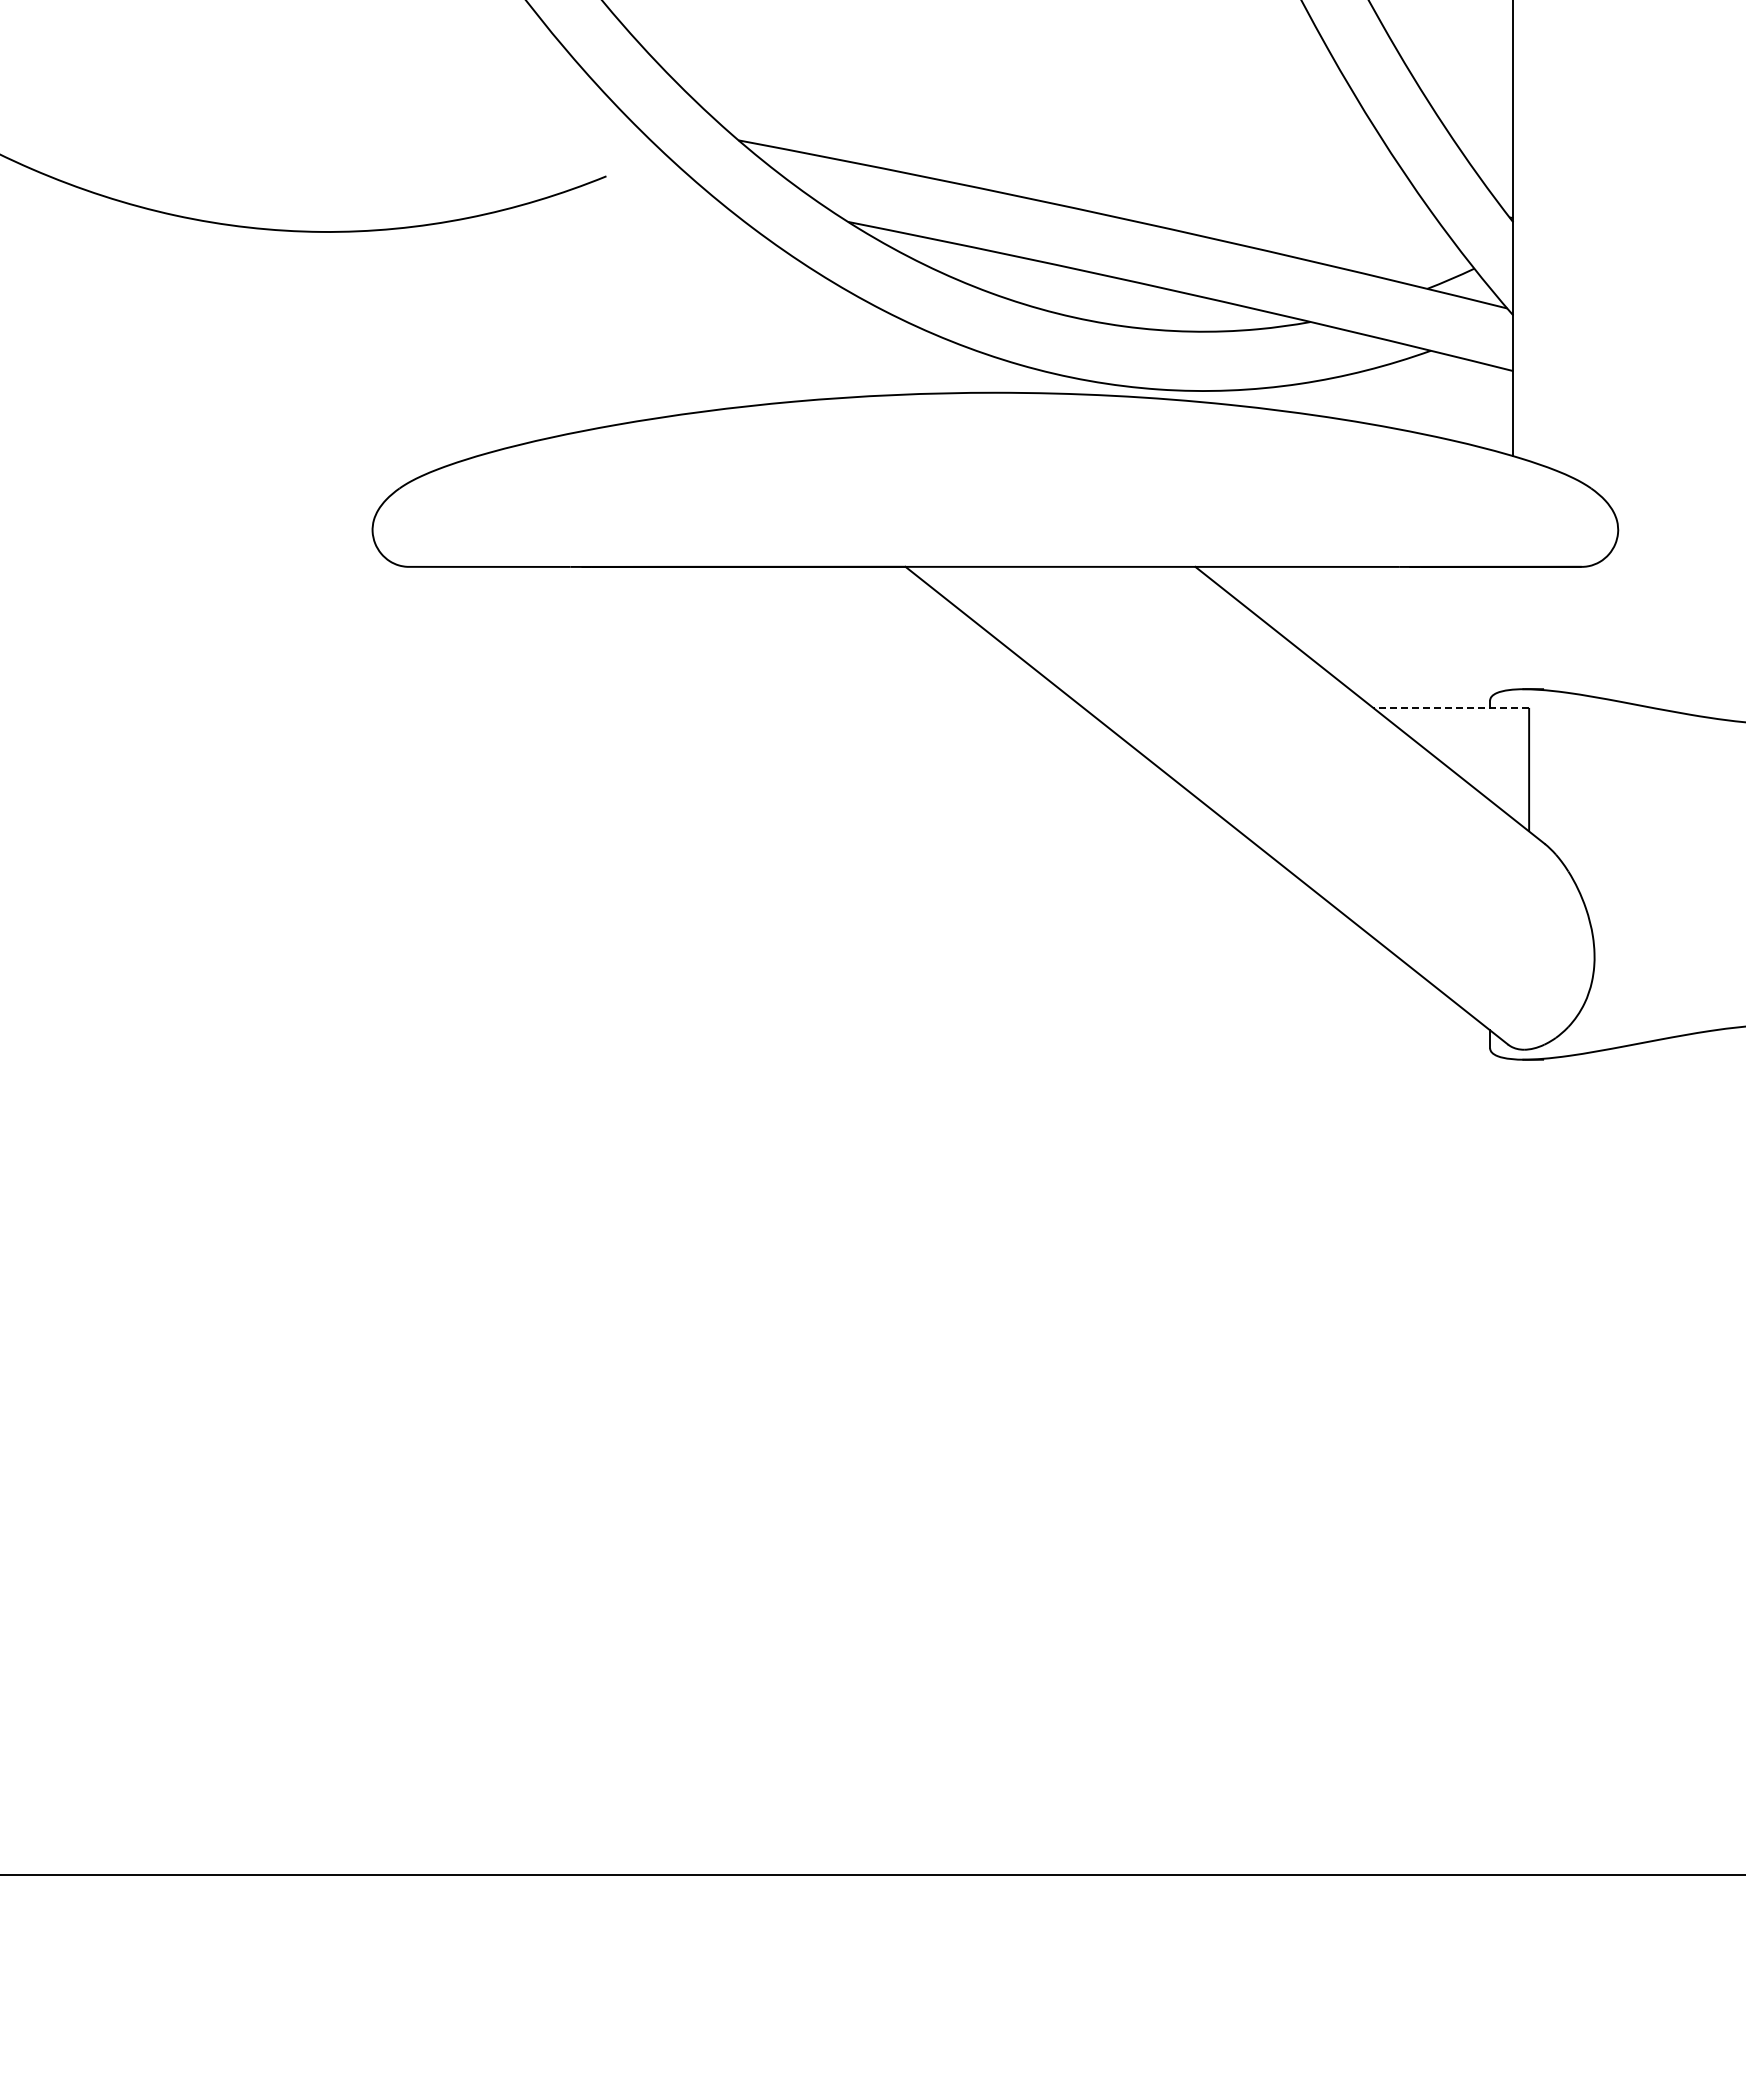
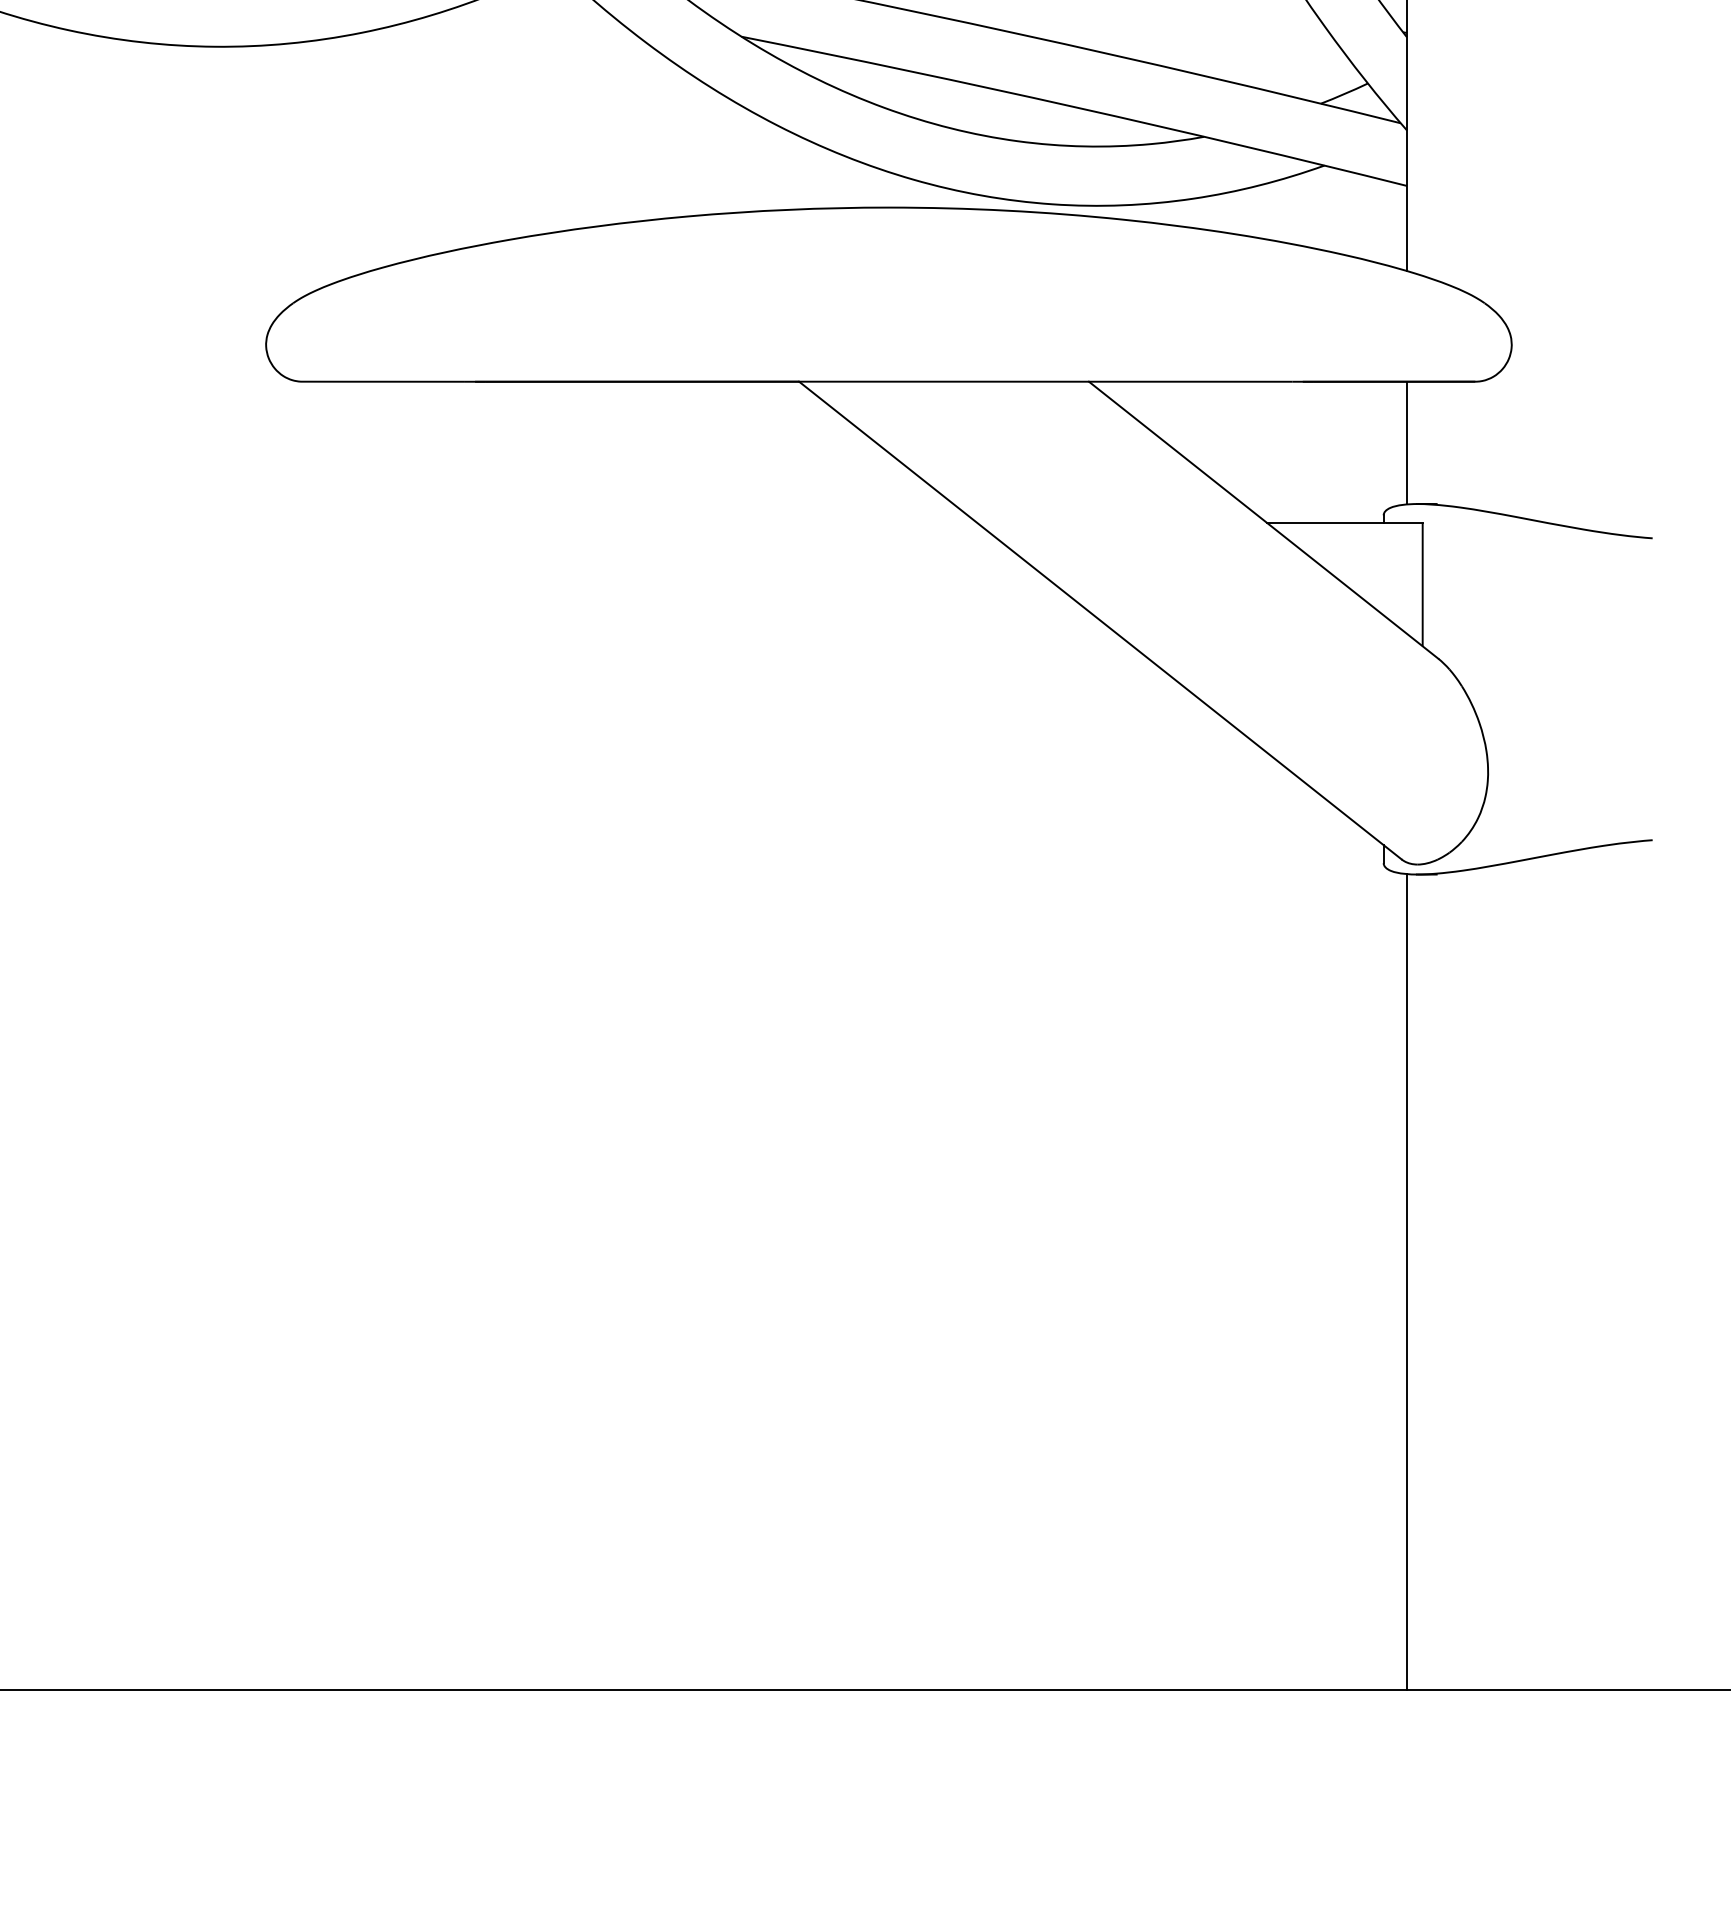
line: (1513, 627) -> (1407, 442), added
line: (1451, 707) -> (1345, 522), dashed -> solid
line: (1513, 1466) -> (1407, 1281), added

